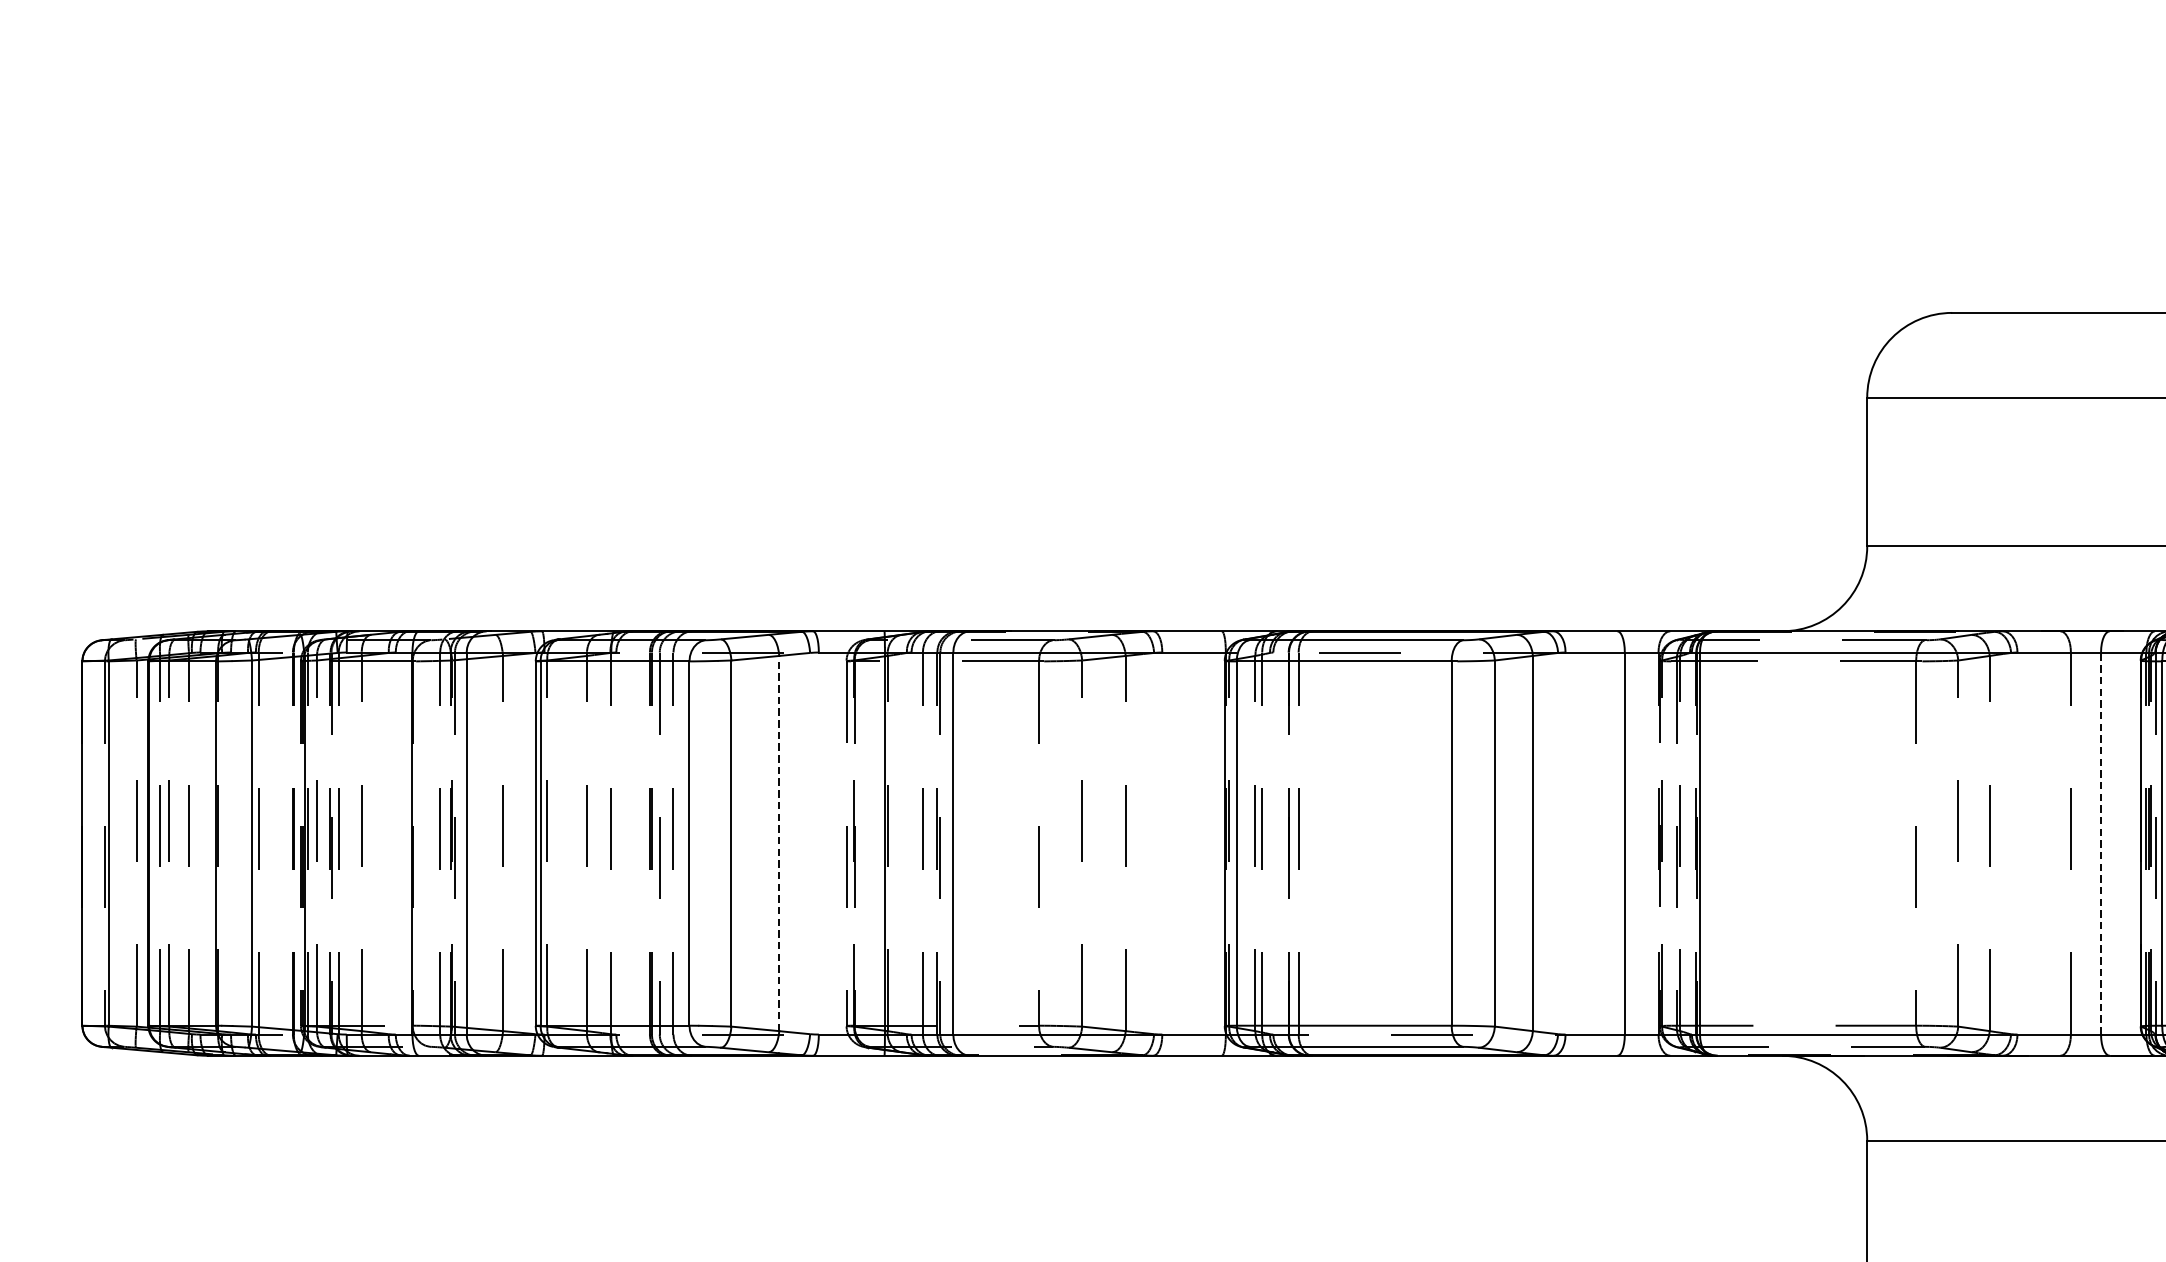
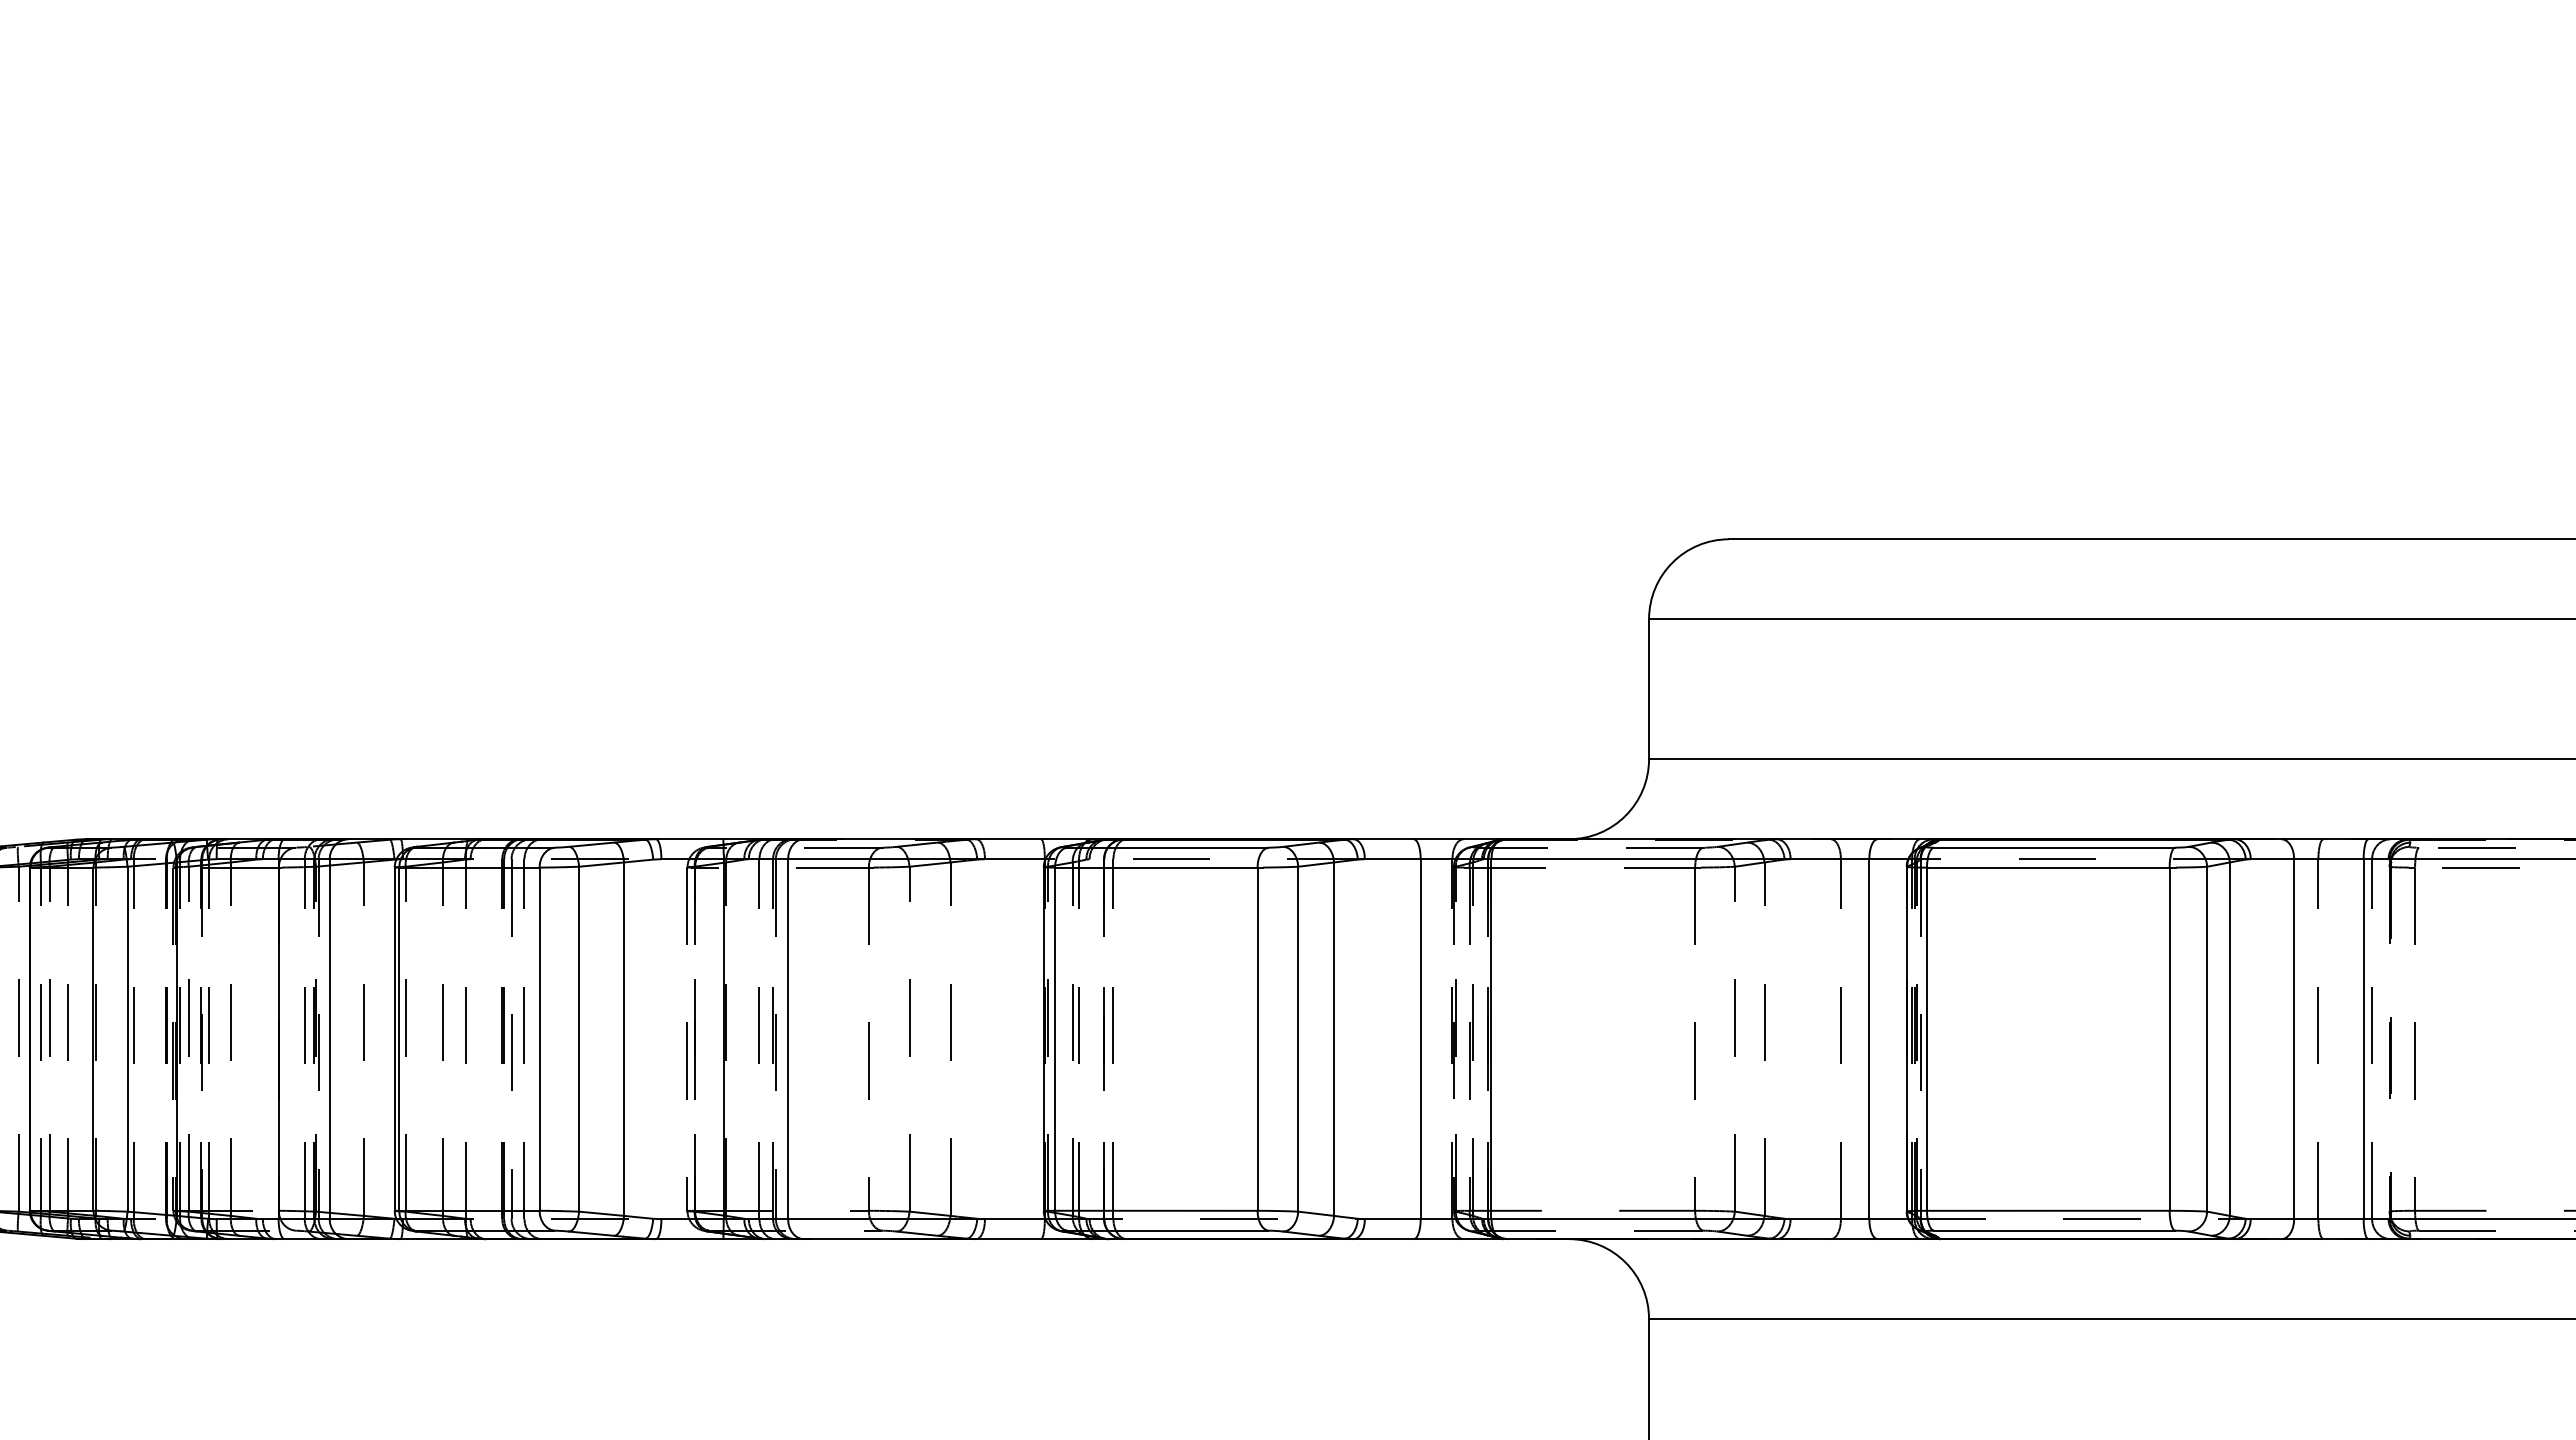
line: (779, 843) -> (624, 1039), dashed -> solid
line: (2101, 843) -> (1869, 1039), dashed -> solid

